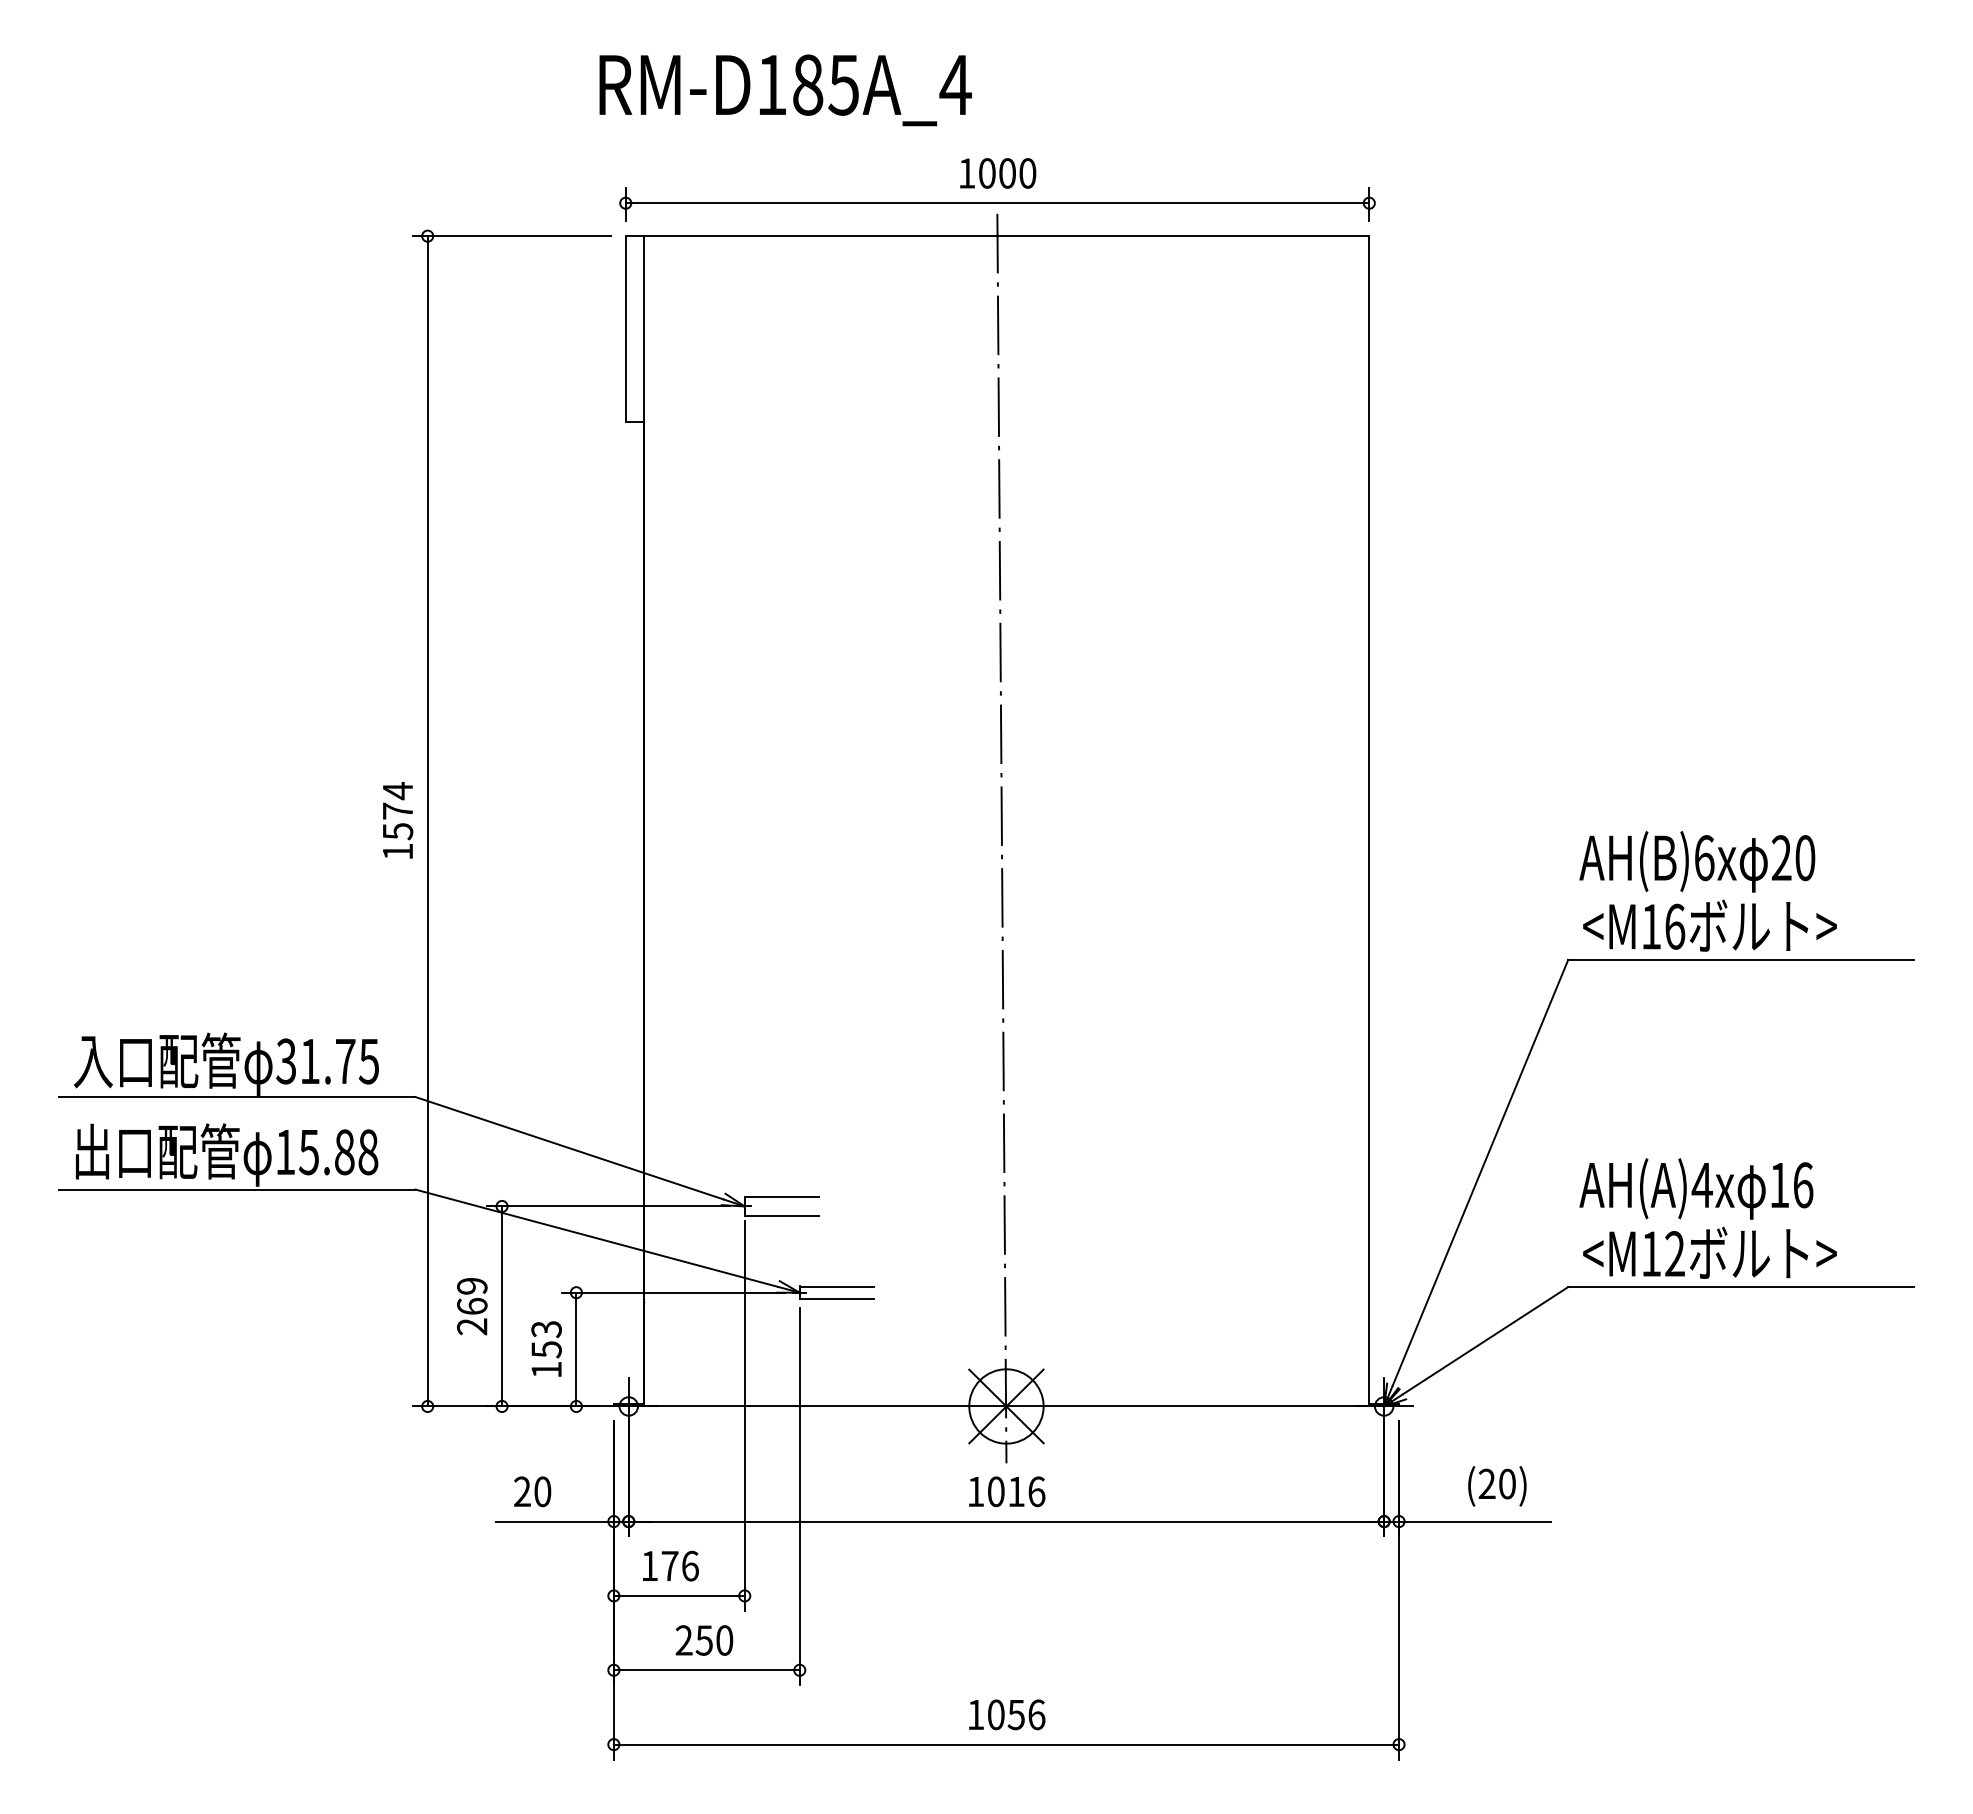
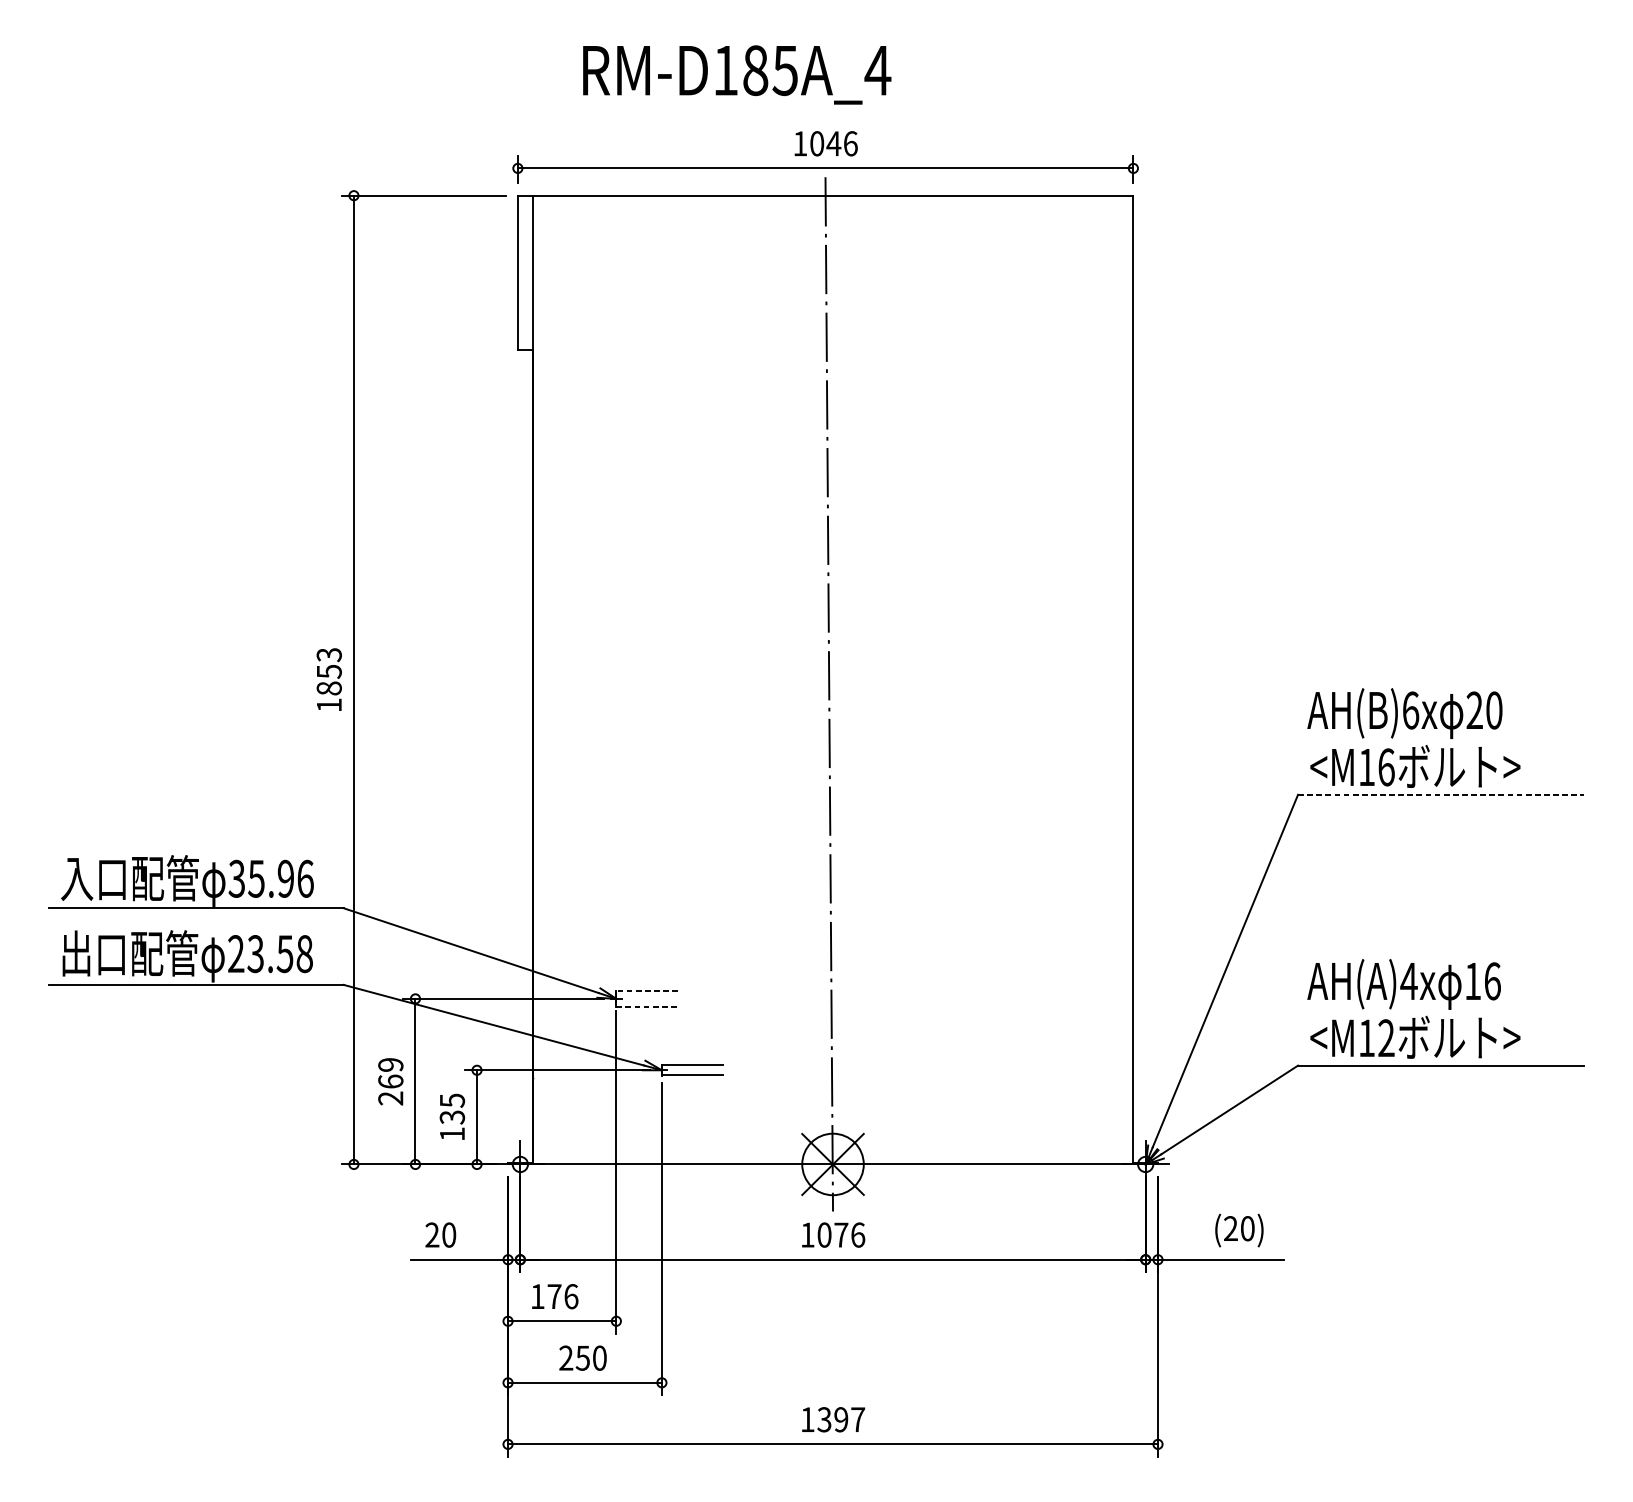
text: (785, 90) -> (737, 75), moved
text: (1017, 173) -> (842, 143), 1000 -> 1046
text: (397, 811) -> (328, 671), 1574 -> 1853
line: (1741, 959) -> (1441, 794), solid -> dashed
text: (339, 1061) -> (280, 878), 31.75 -> 35.96
text: (314, 1152) -> (260, 954), 15.88 -> 23.58
line: (781, 1197) -> (646, 991), solid -> dashed
line: (782, 1215) -> (647, 1006), solid -> dashed
text: (546, 1339) -> (452, 1109), 153 -> 135
text: (1016, 1491) -> (841, 1234), 1016 -> 1076
text: (1016, 1714) -> (841, 1419), 1056 -> 1397

